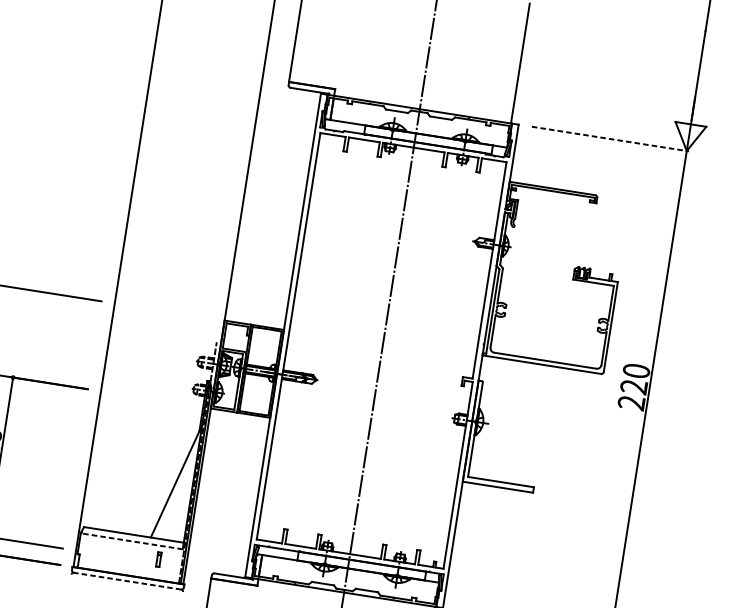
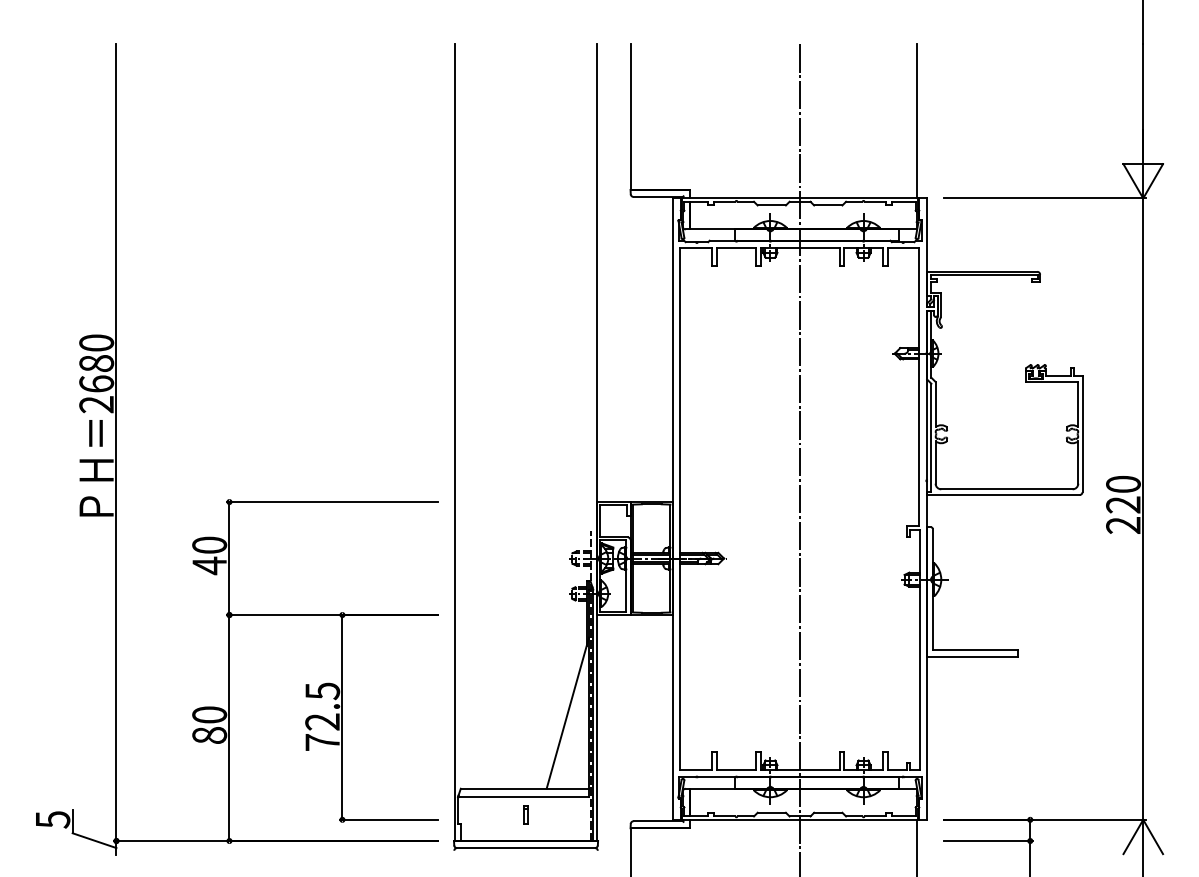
line: (610, 139) -> (1045, 198), dashed -> solid
line: (132, 541) -> (524, 797), dashed -> solid
part: (158, 559) -> (525, 814), moved
line: (127, 581) -> (526, 848), dashed -> solid

